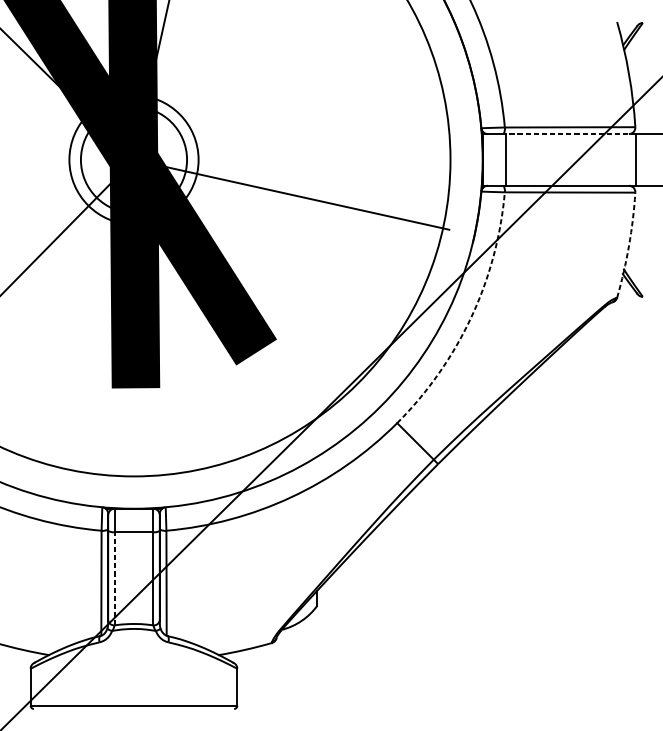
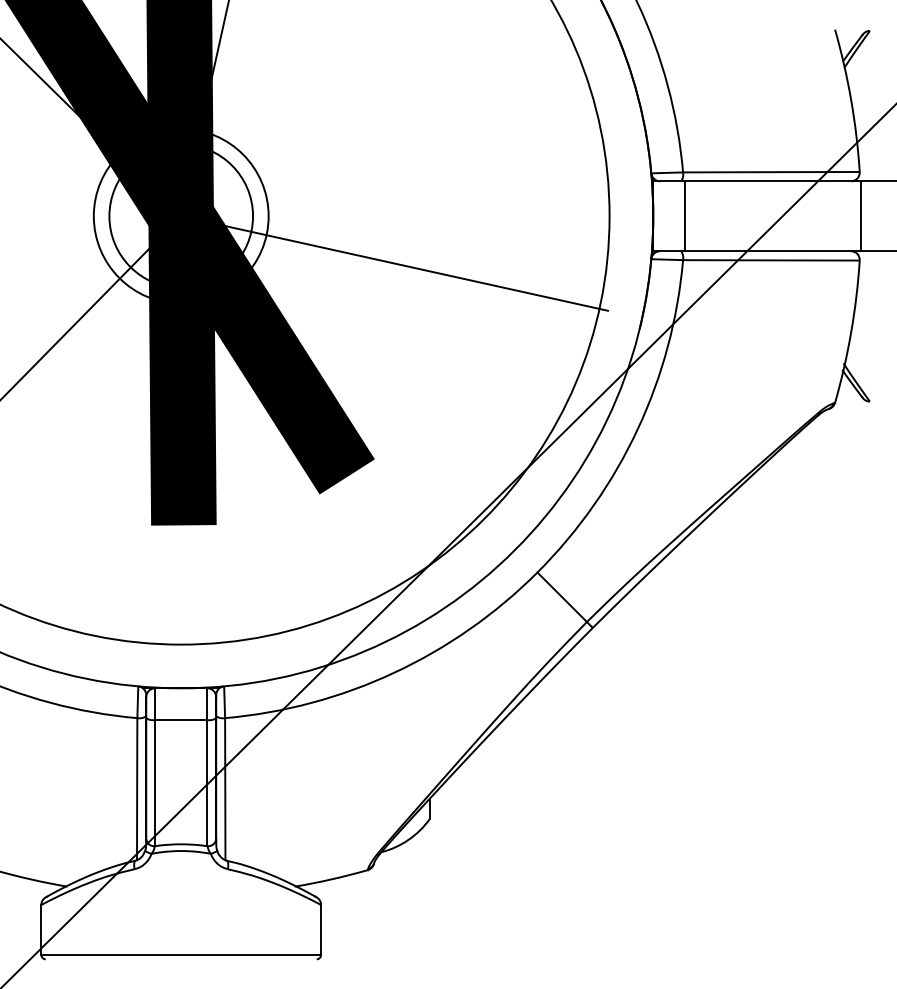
line: (570, 134) -> (772, 181), dashed -> solid
arc: (629, 245) -> (851, 332), dashed -> solid
arc: (471, 317) -> (637, 429), dashed -> solid
line: (115, 578) -> (155, 782), dashed -> solid

